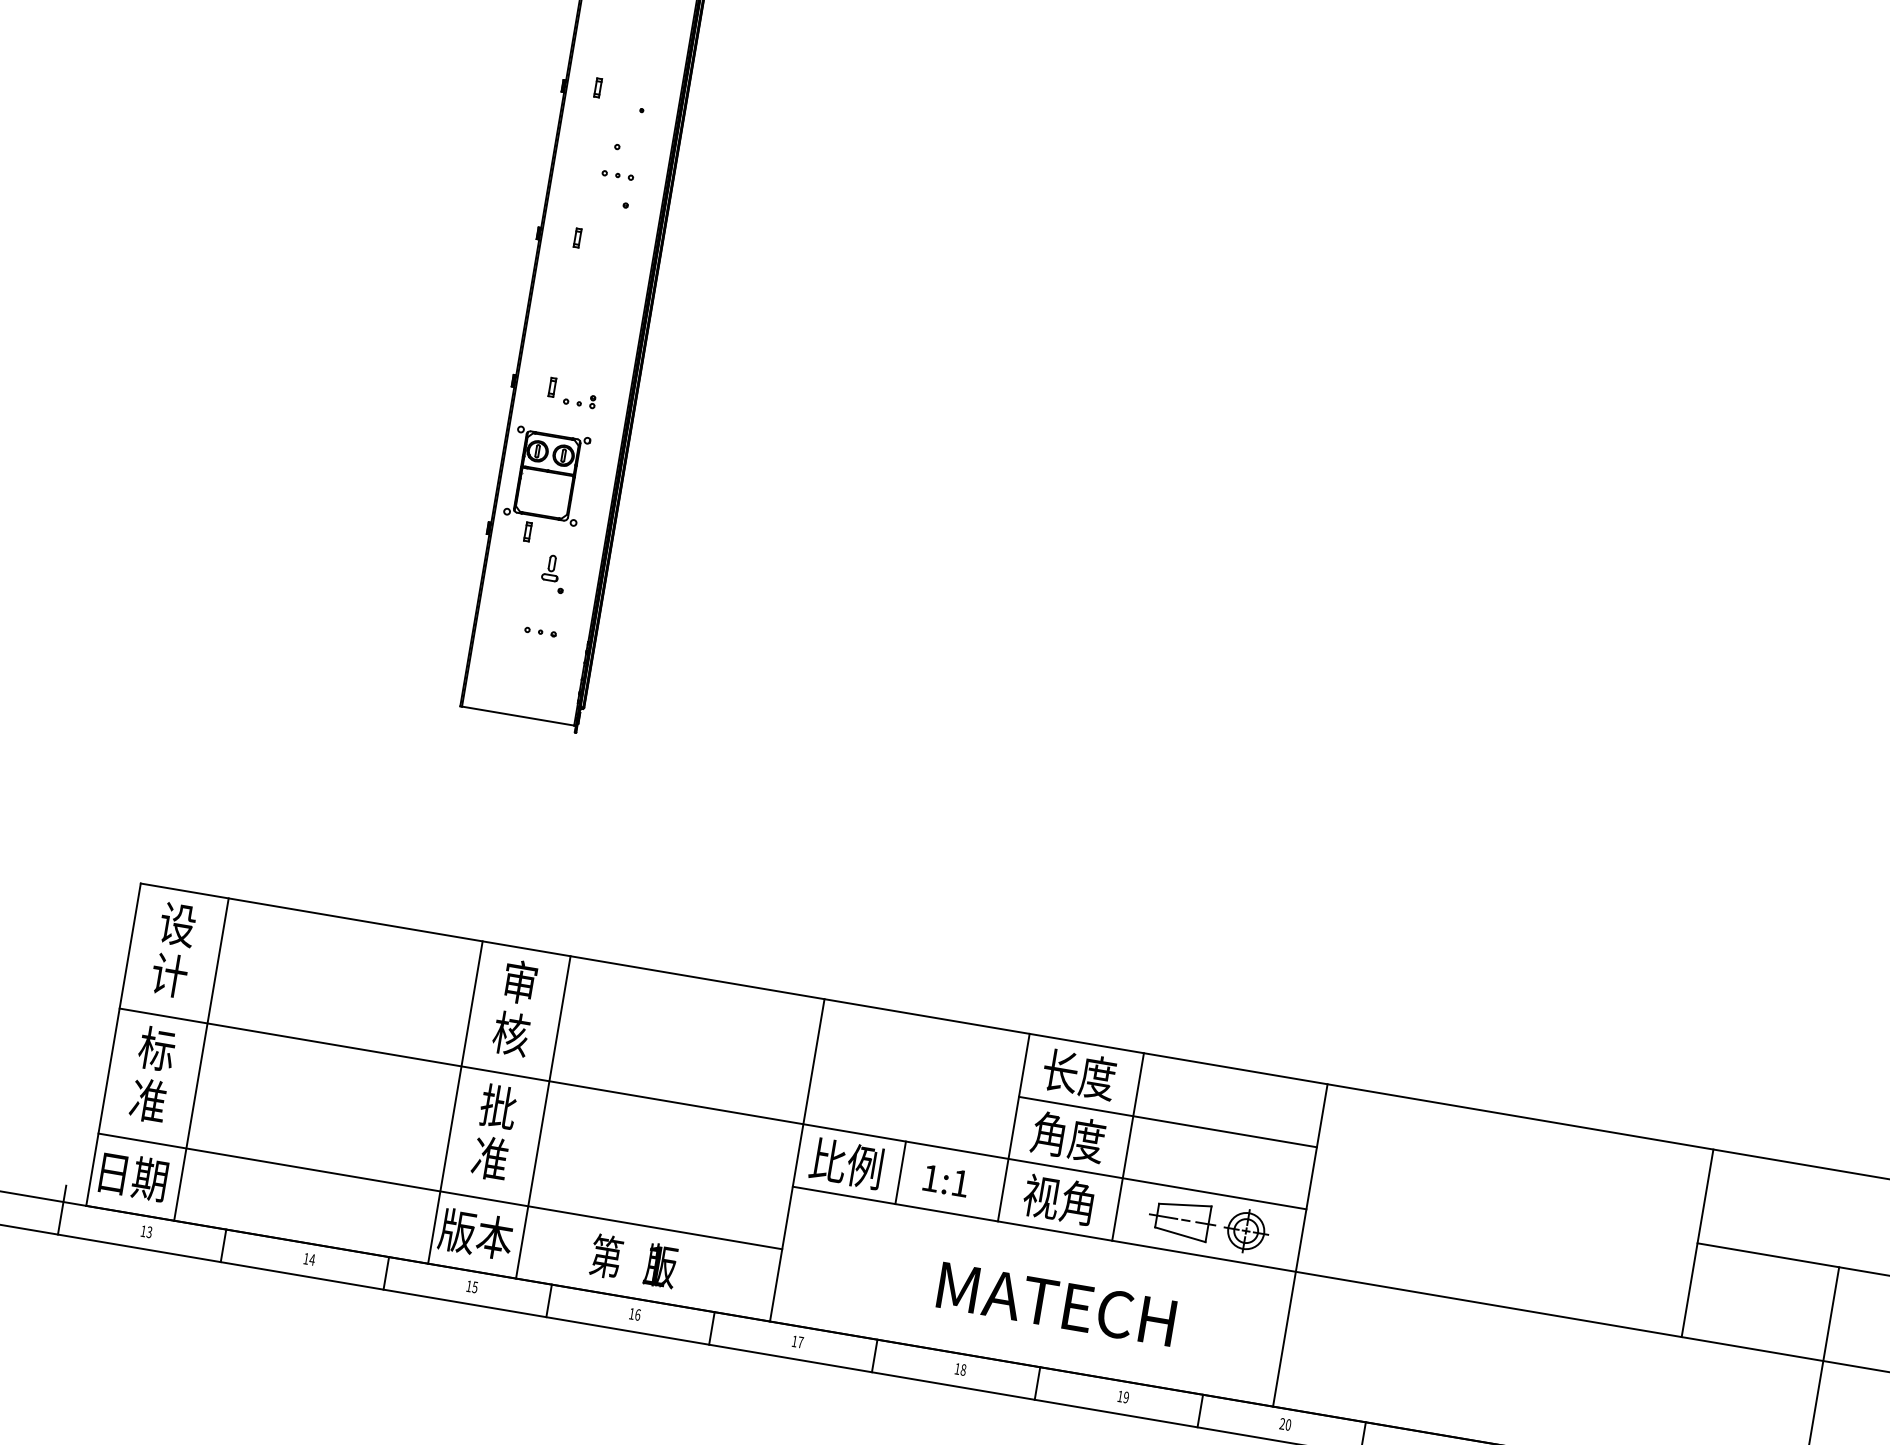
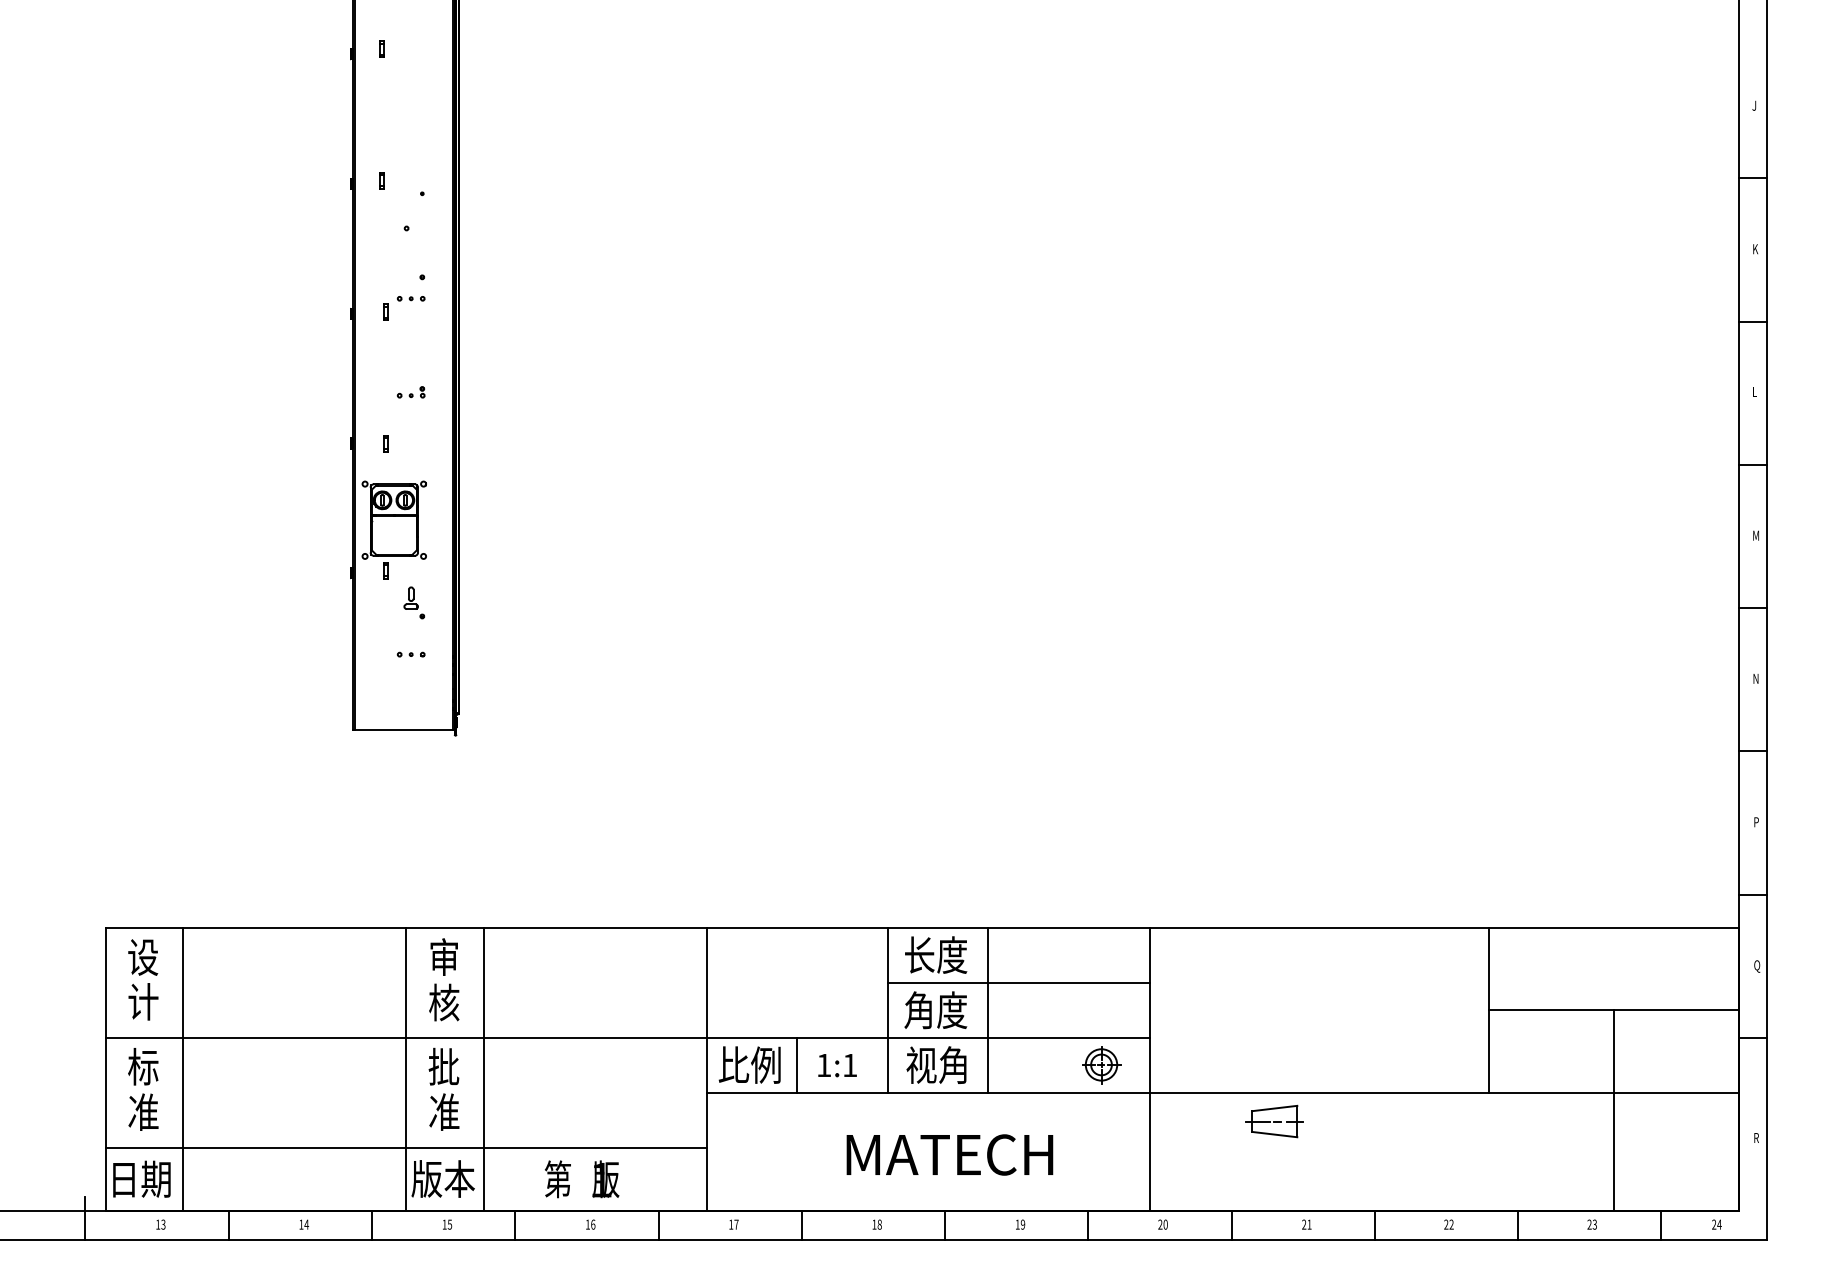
part: (617, 175) -> (410, 298), moved
part: (579, 400) -> (410, 392), moved
part: (1182, 1219) -> (1274, 1121), moved

